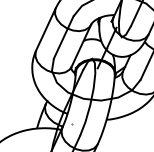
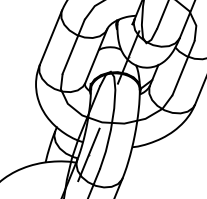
line: (71, 123) -> (88, 154), added

